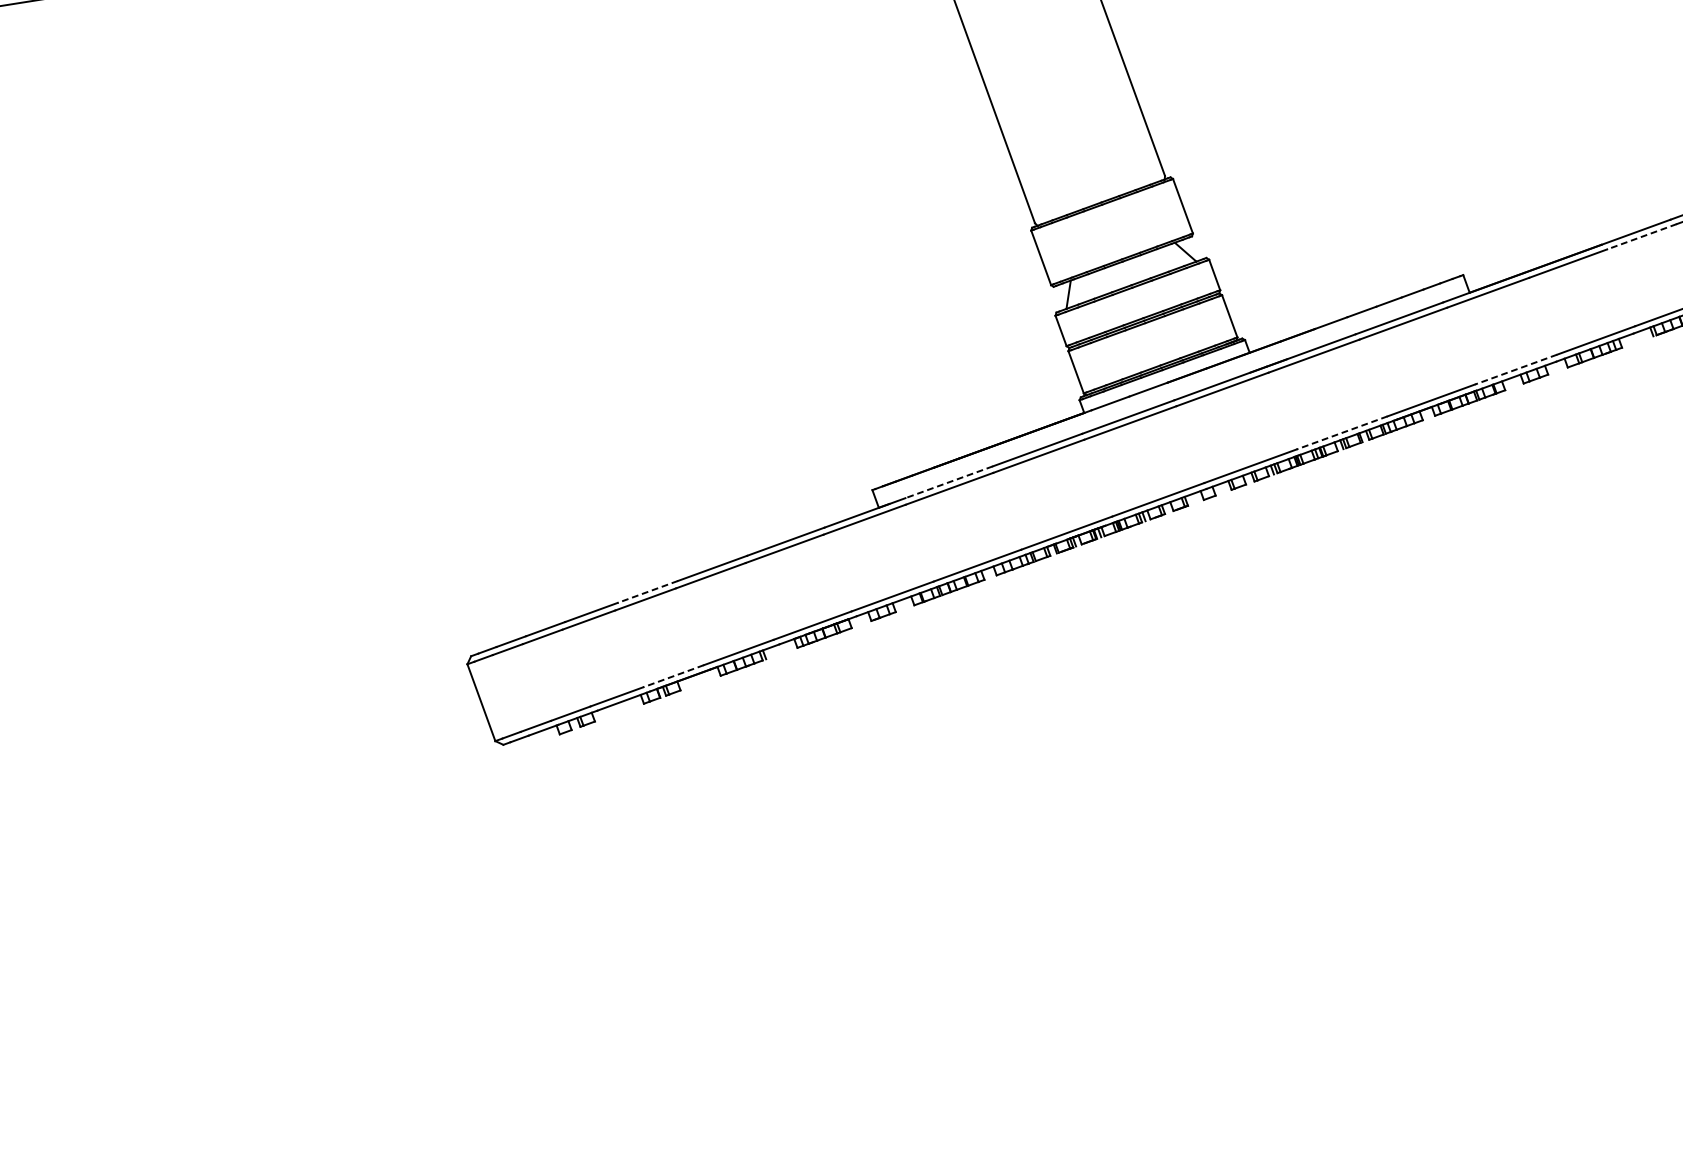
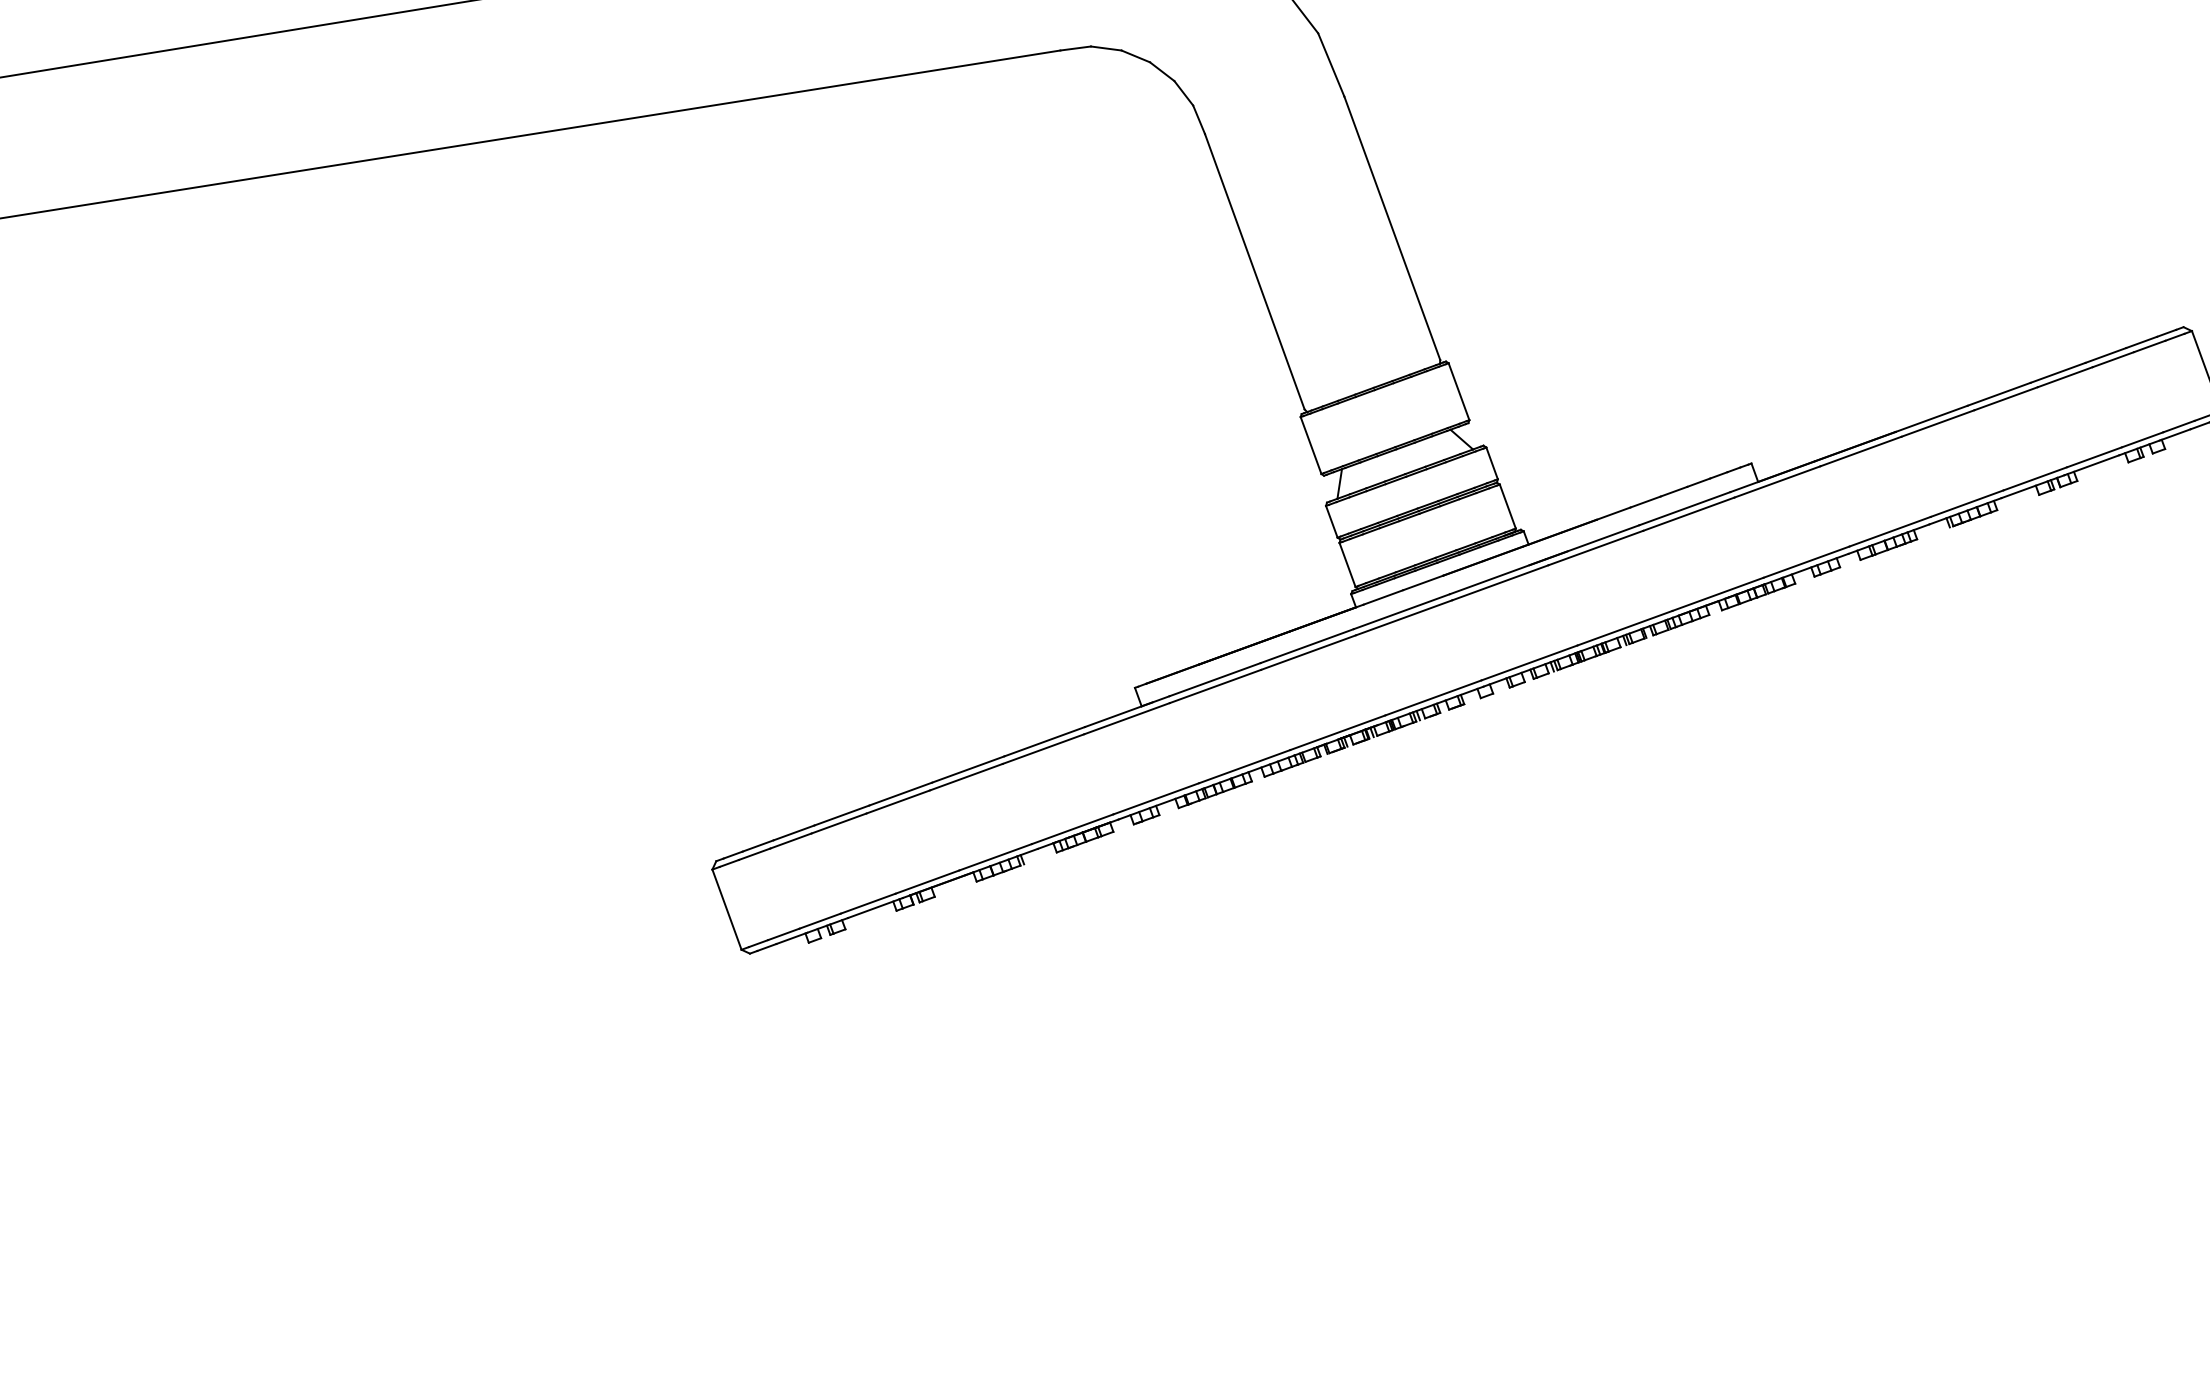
line: (1641, 236) -> (1937, 423), dashed -> solid
line: (1516, 369) -> (1806, 562), dashed -> solid
line: (1342, 433) -> (1625, 628), dashed -> solid
line: (949, 482) -> (1215, 679), dashed -> solid
line: (647, 592) -> (900, 794), dashed -> solid
line: (673, 676) -> (927, 882), dashed -> solid

